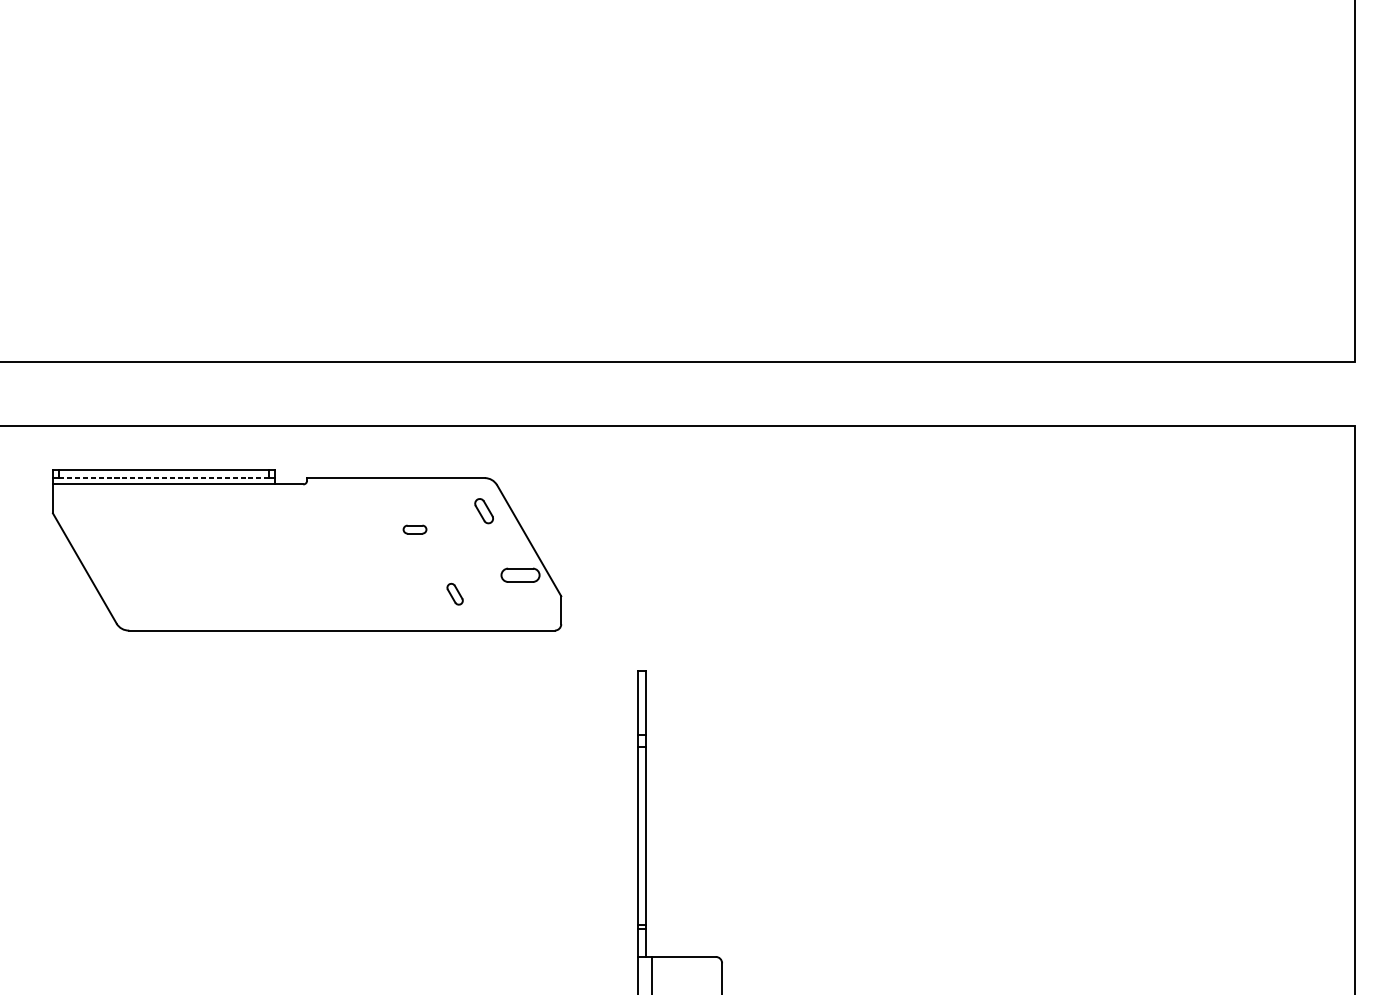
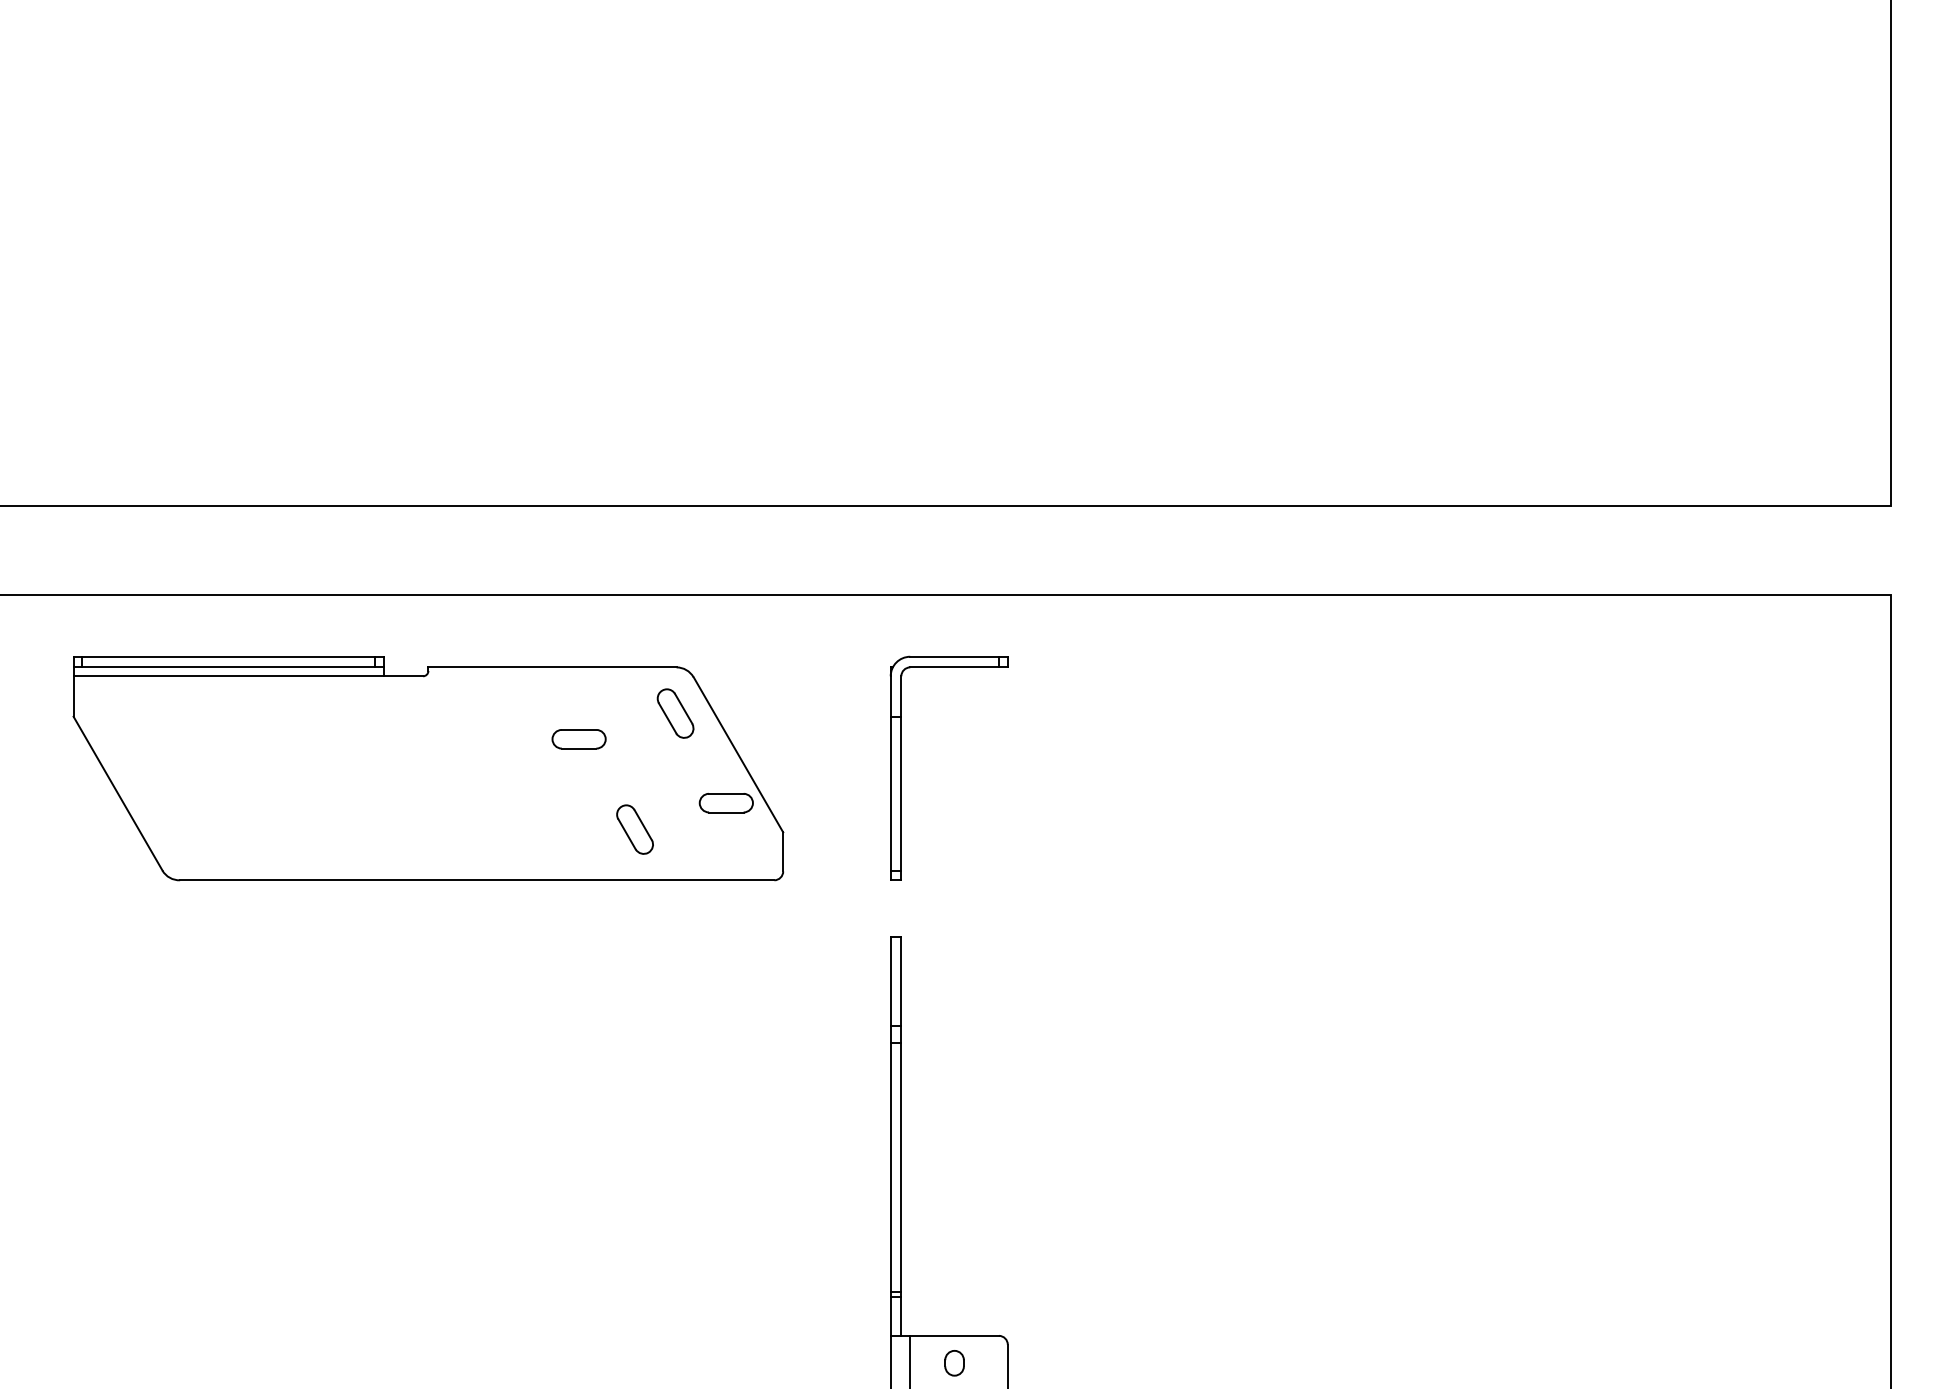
line: (164, 478) -> (229, 667), dashed -> solid
part: (484, 511) -> (675, 713), size x1.43
part: (414, 529) -> (578, 739), size x1.67
part: (645, 549) -> (901, 767), added
part: (454, 594) -> (634, 829), size x1.67
part: (683, 976) -> (954, 1363), added

